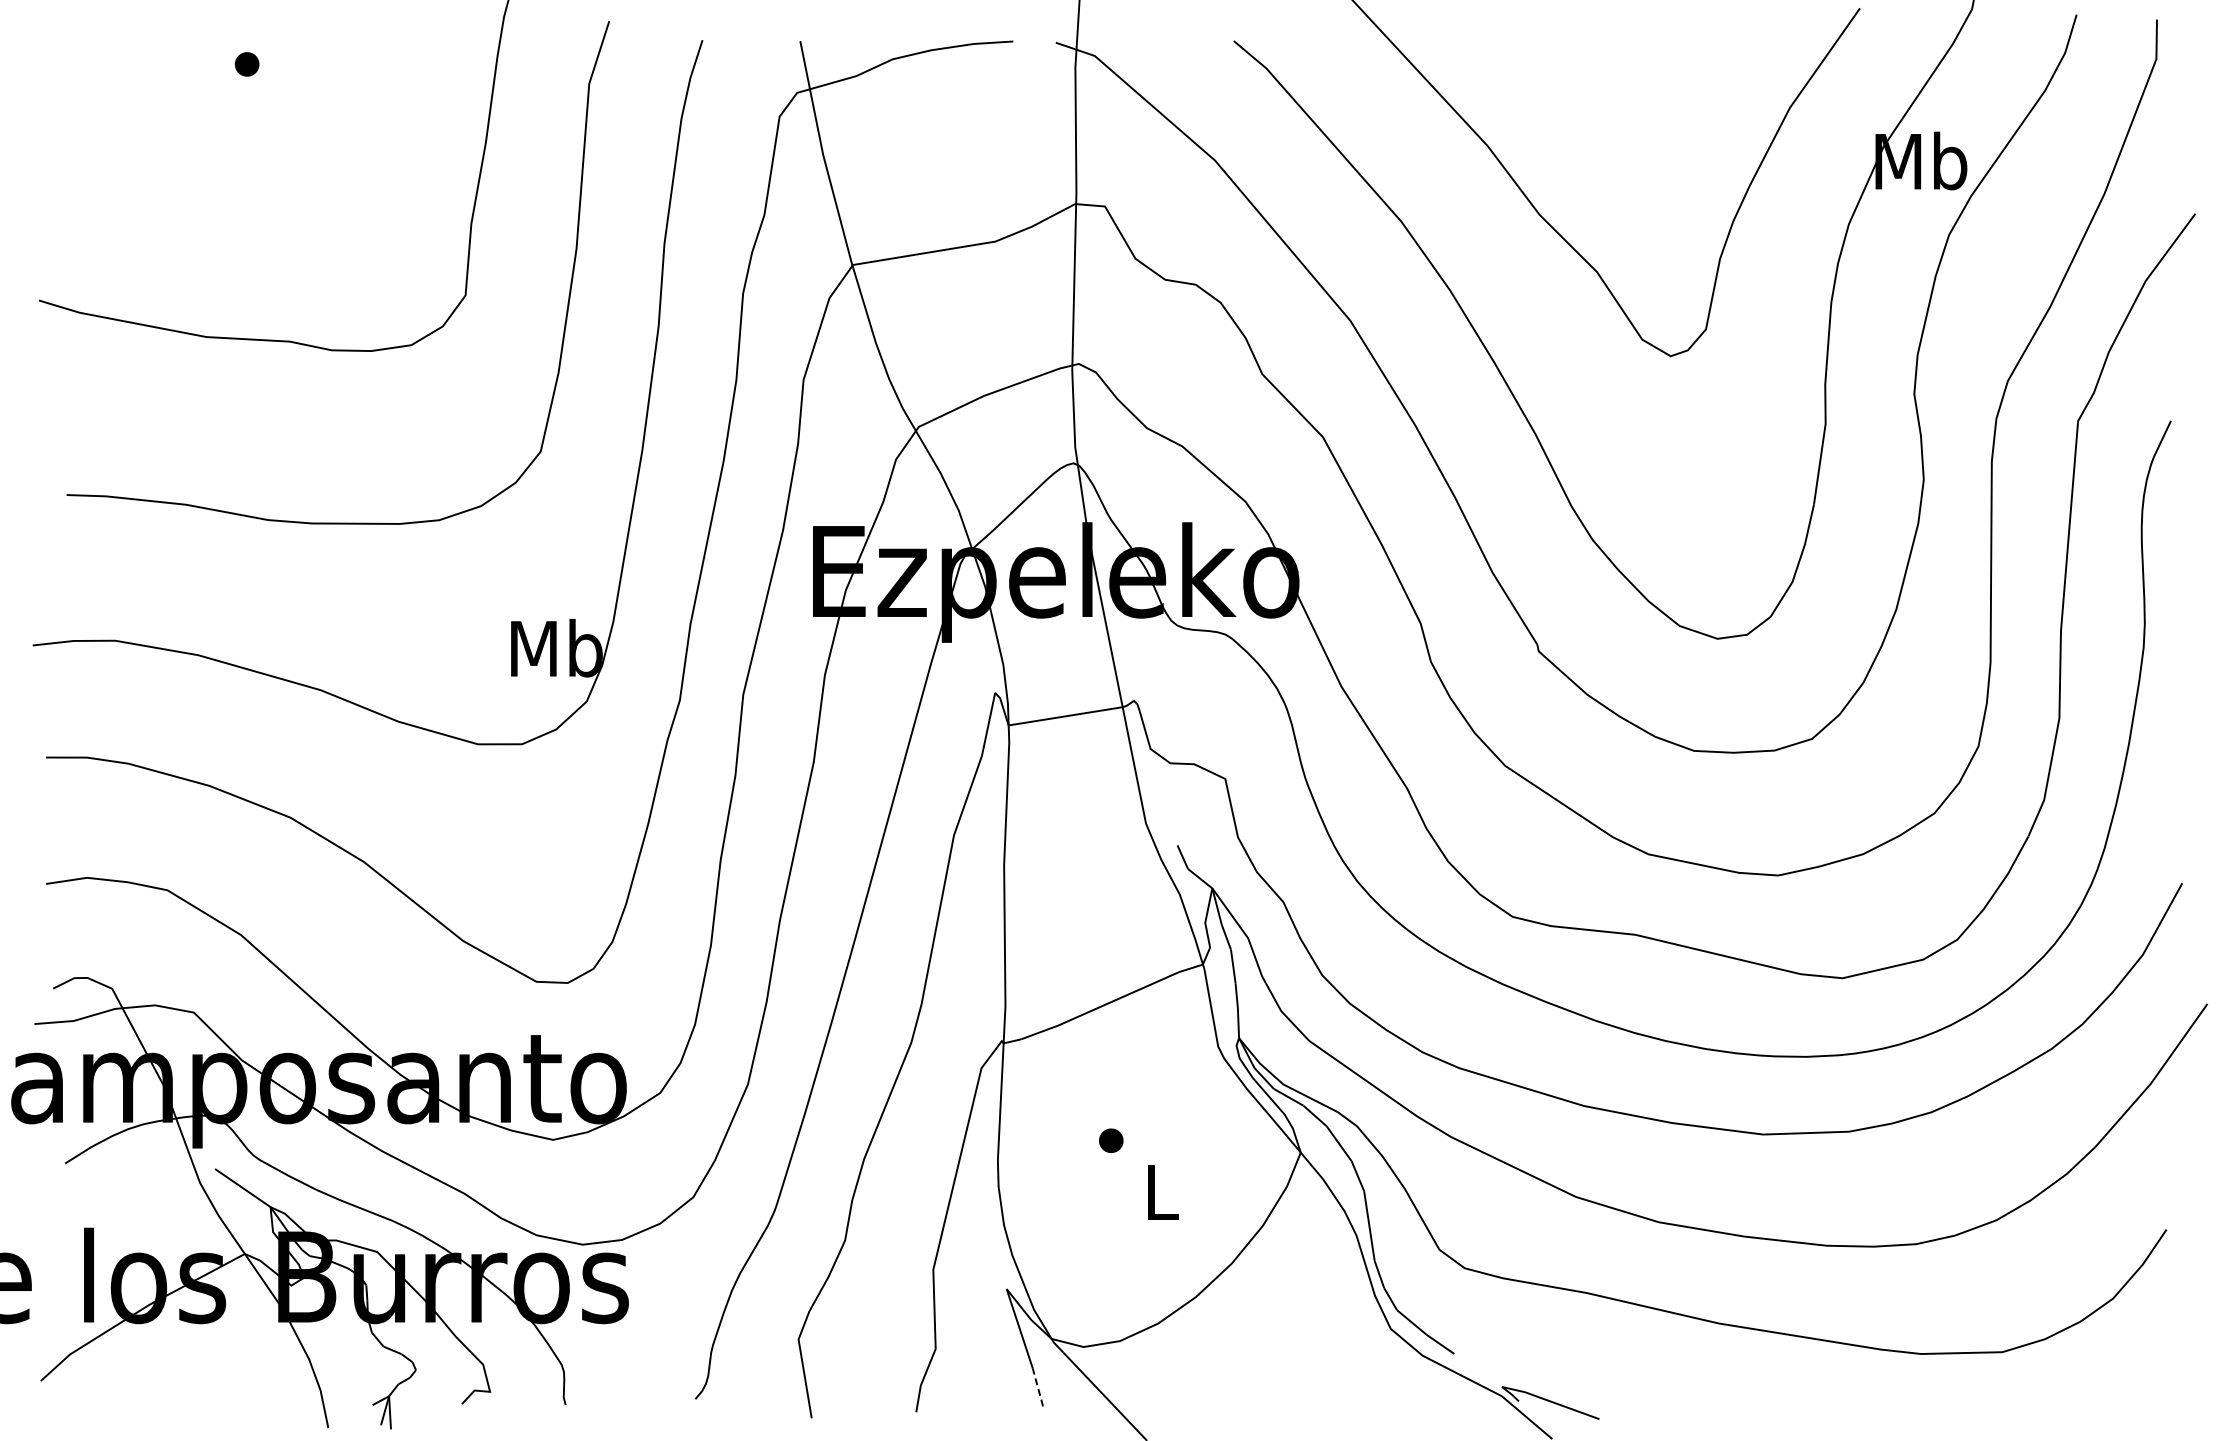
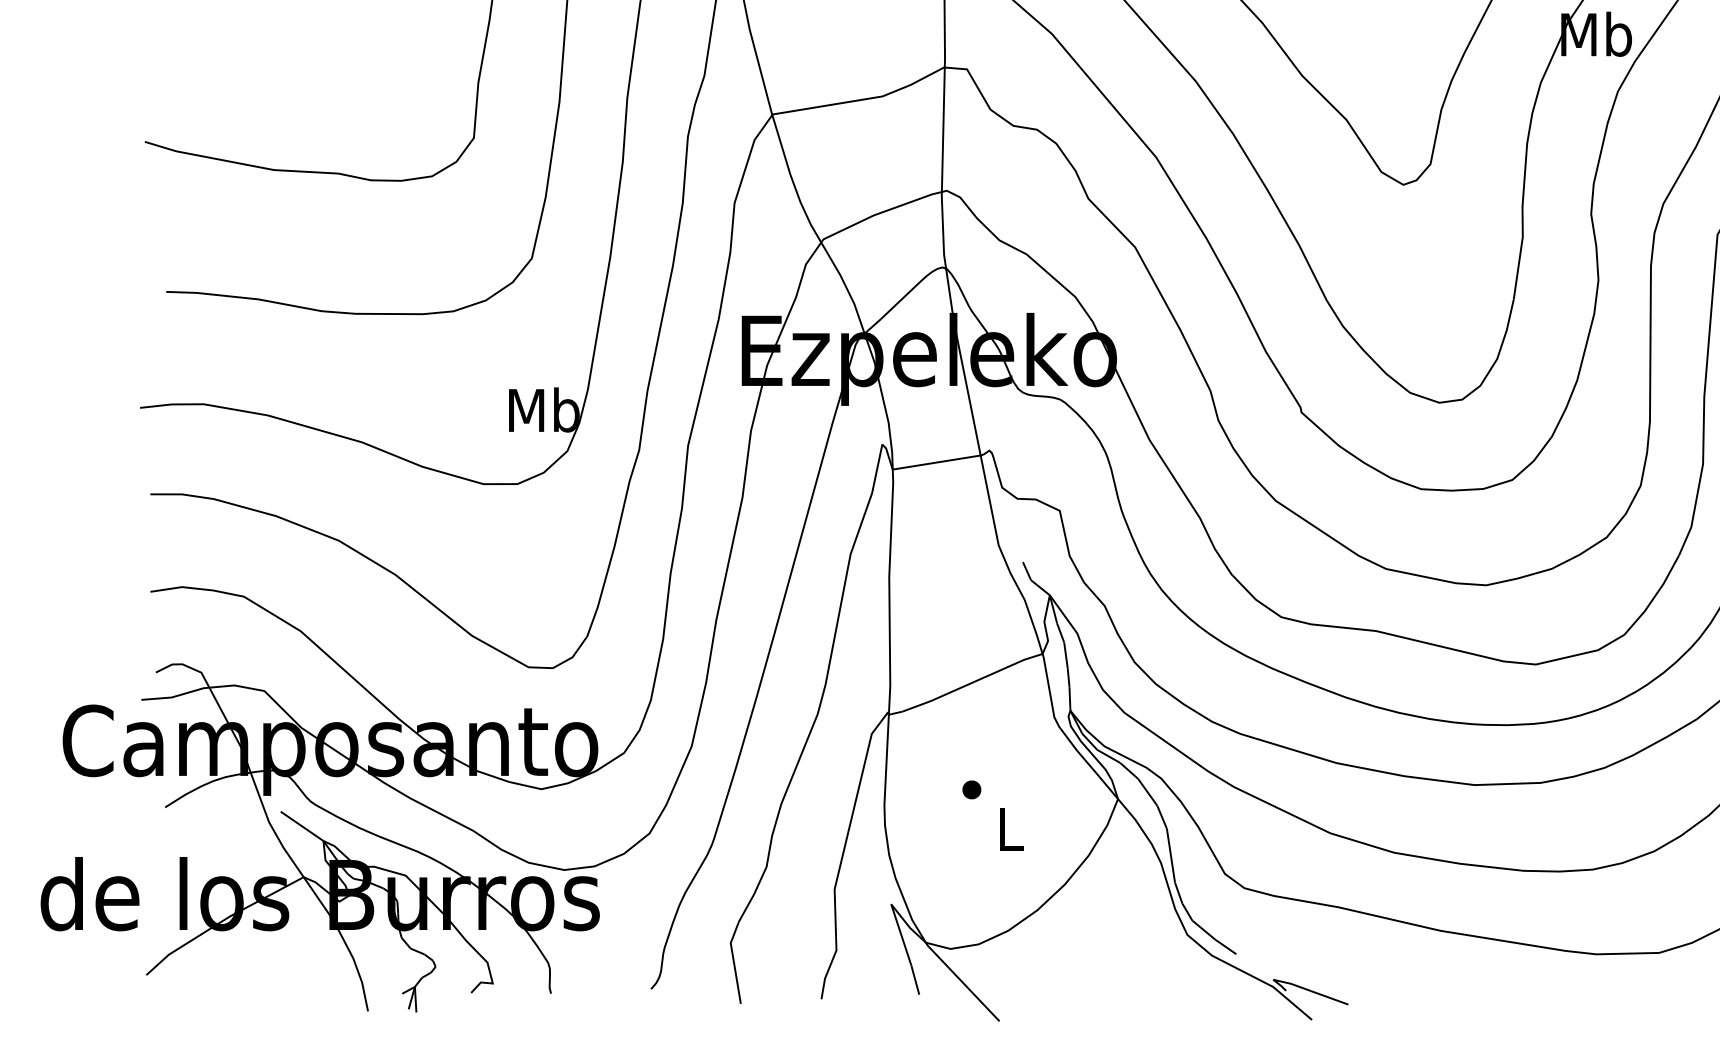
line: (1037, 1387) -> (914, 980), dashed -> solid

